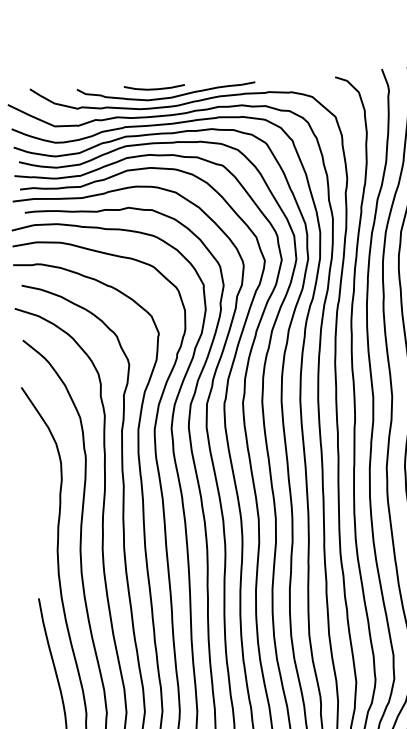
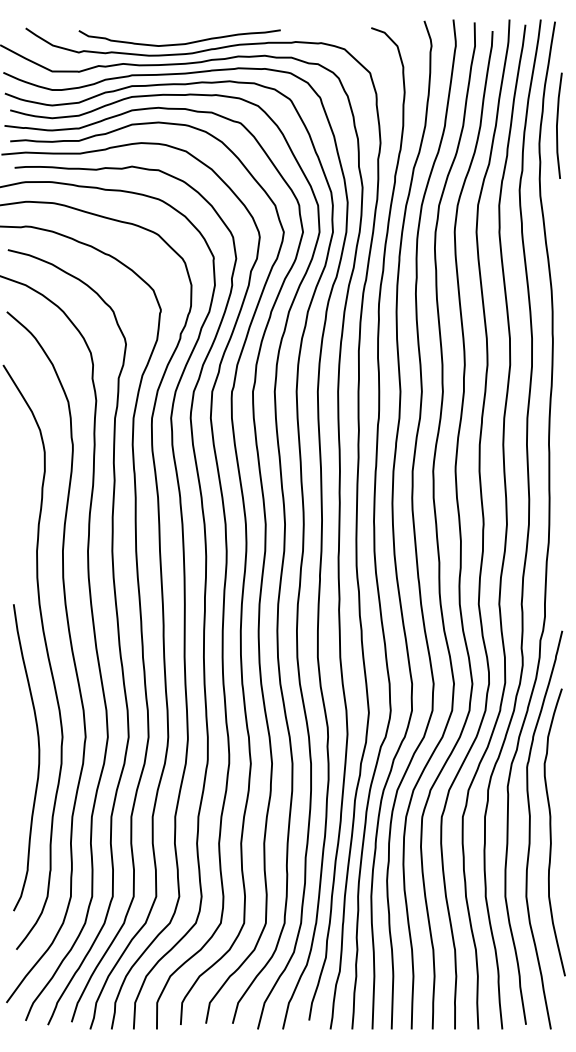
curve: (154, 88) -> (166, 33), removed

